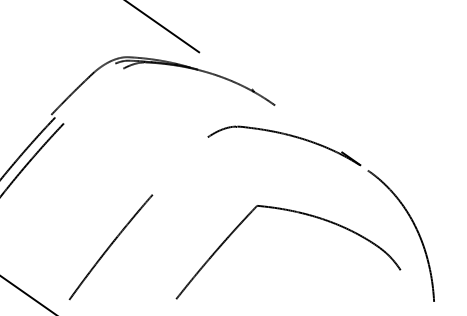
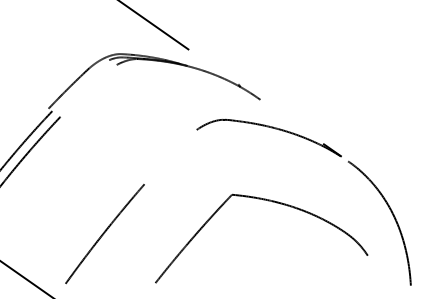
part: (298, 213) -> (271, 202), moved

